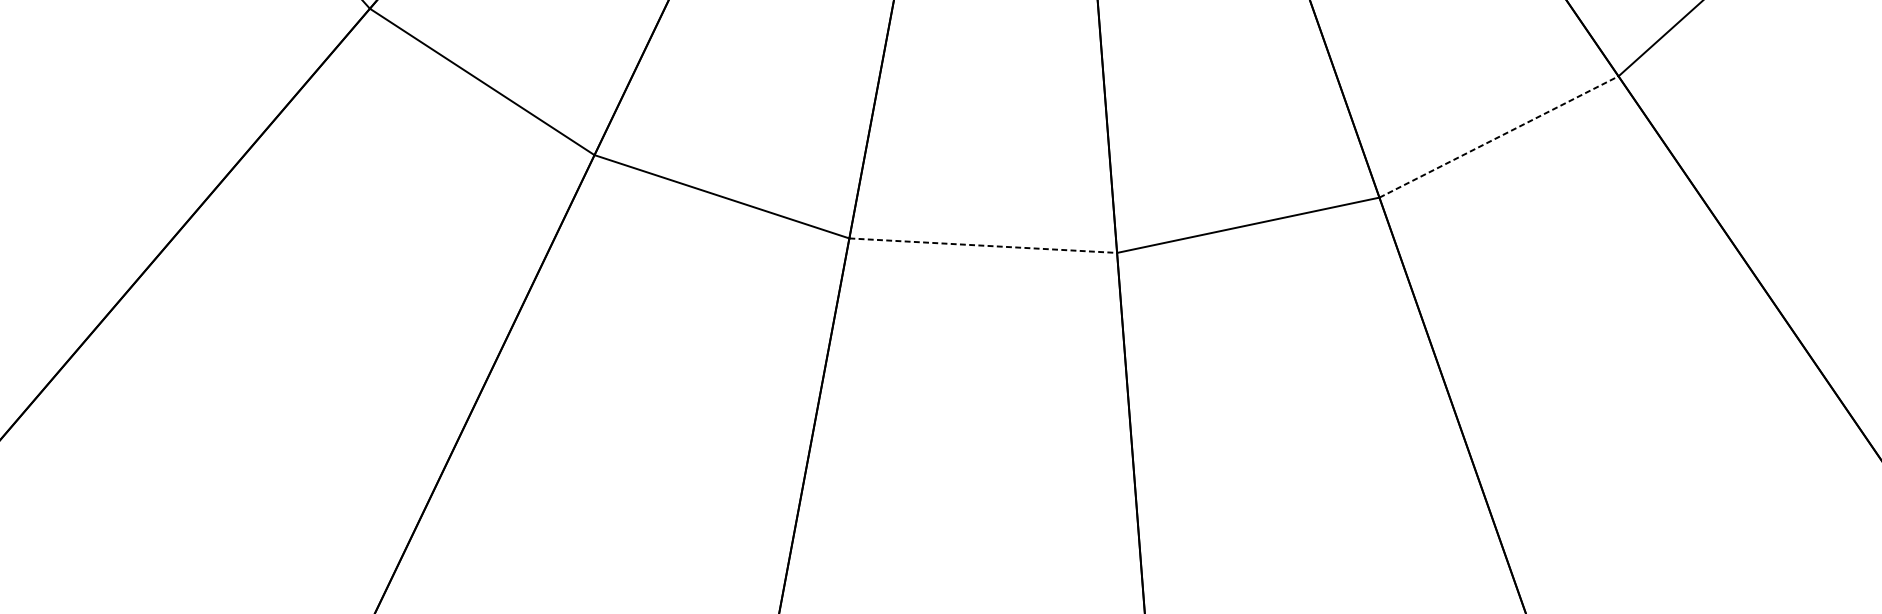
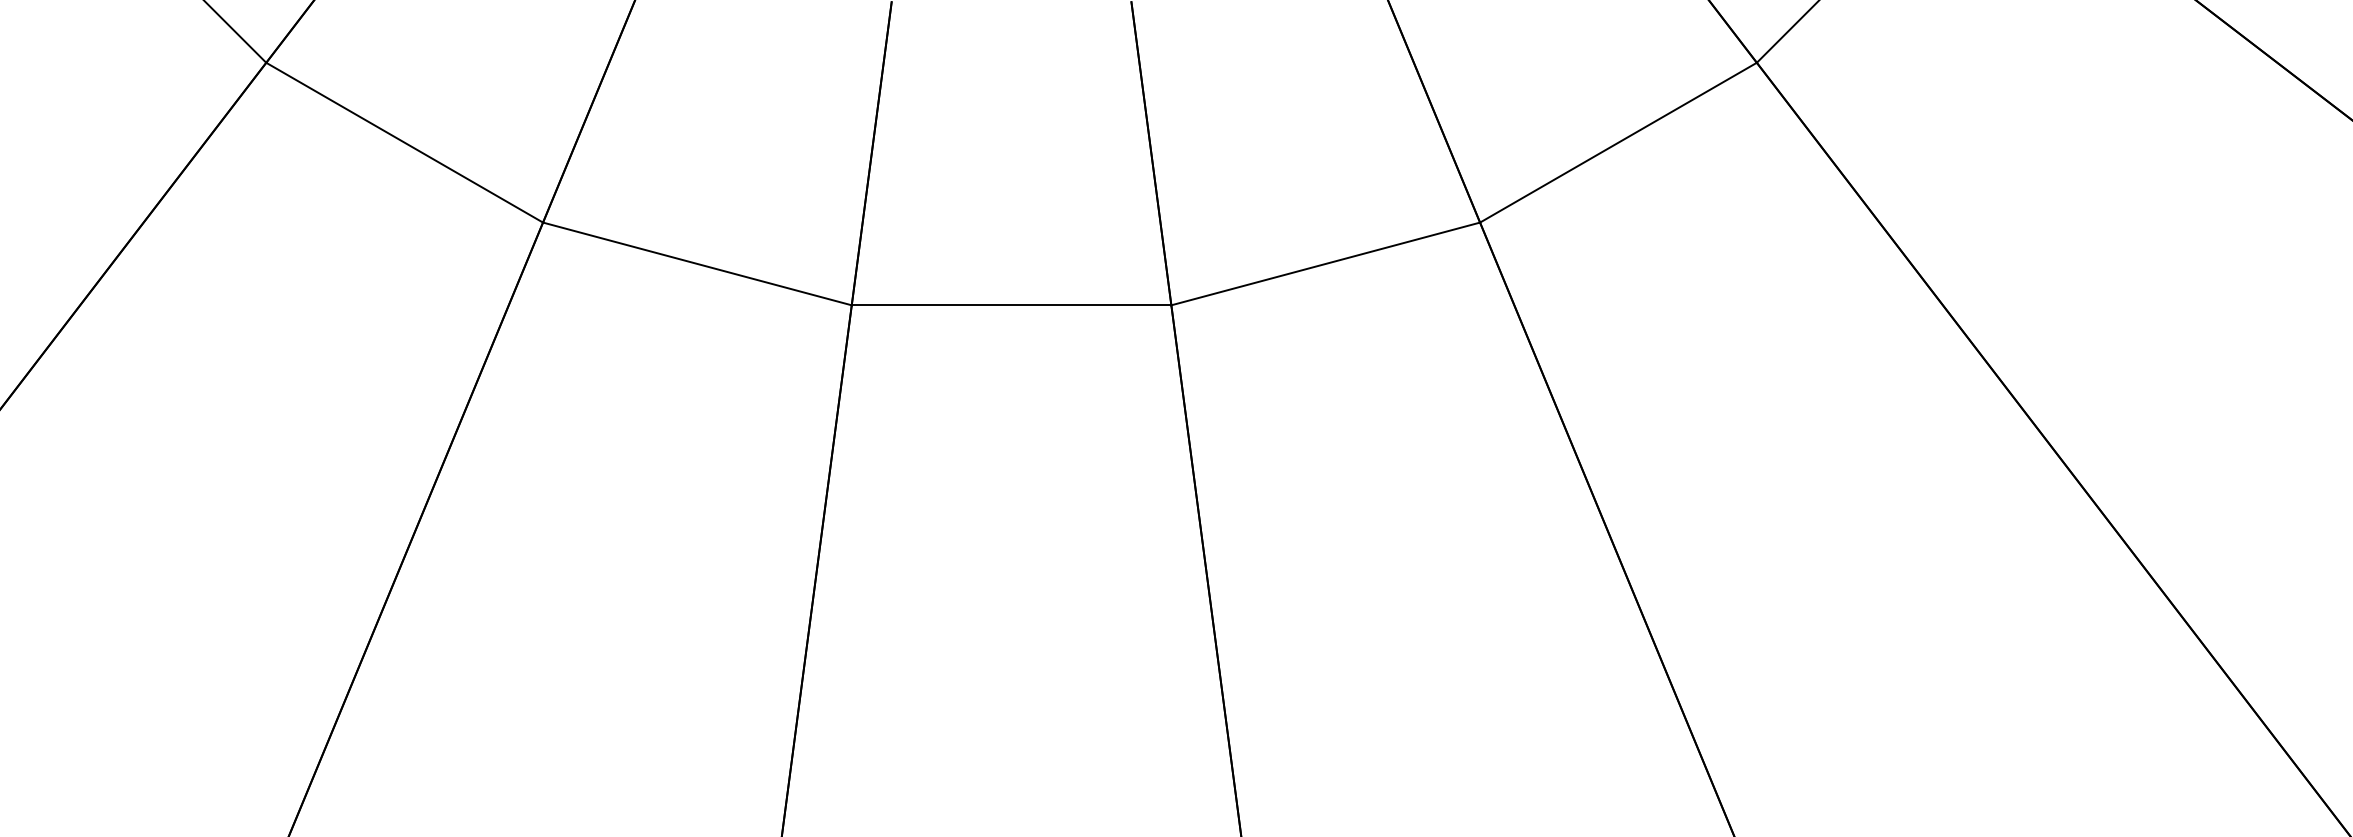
line: (1499, 136) -> (1618, 142), dashed -> solid
line: (983, 245) -> (1011, 305), dashed -> solid

